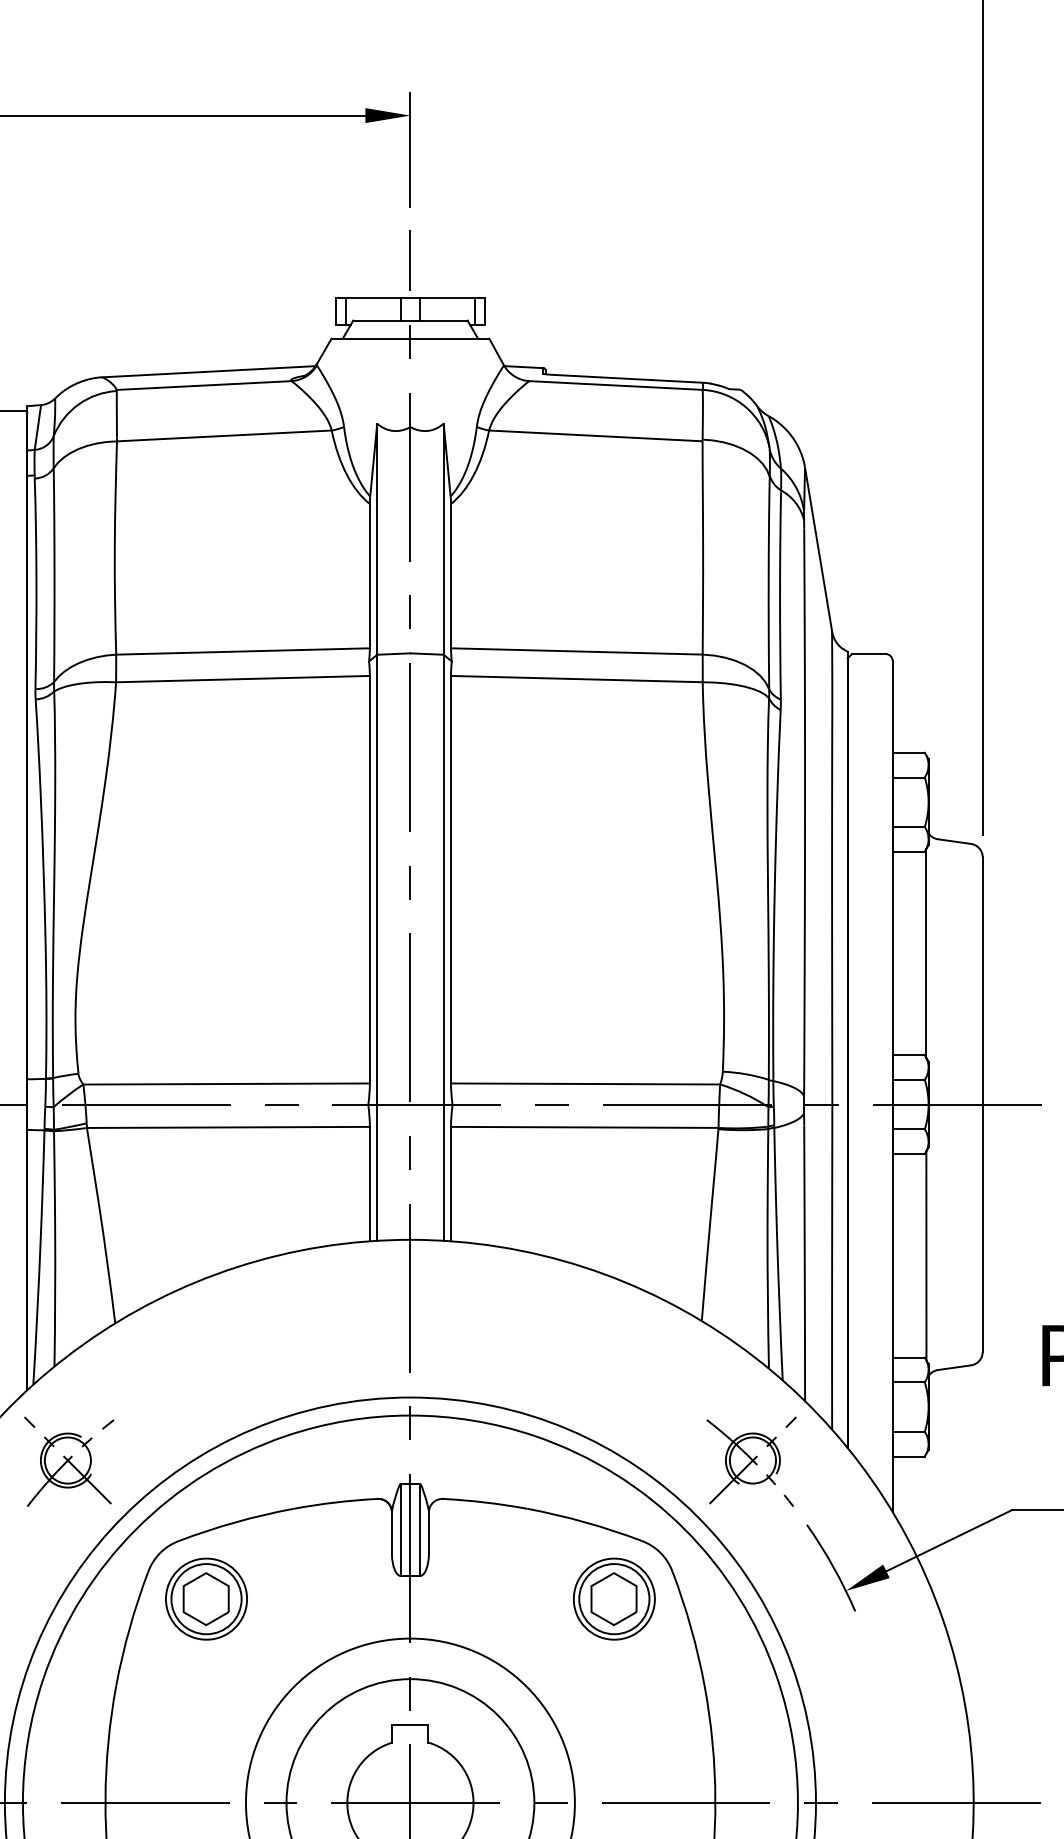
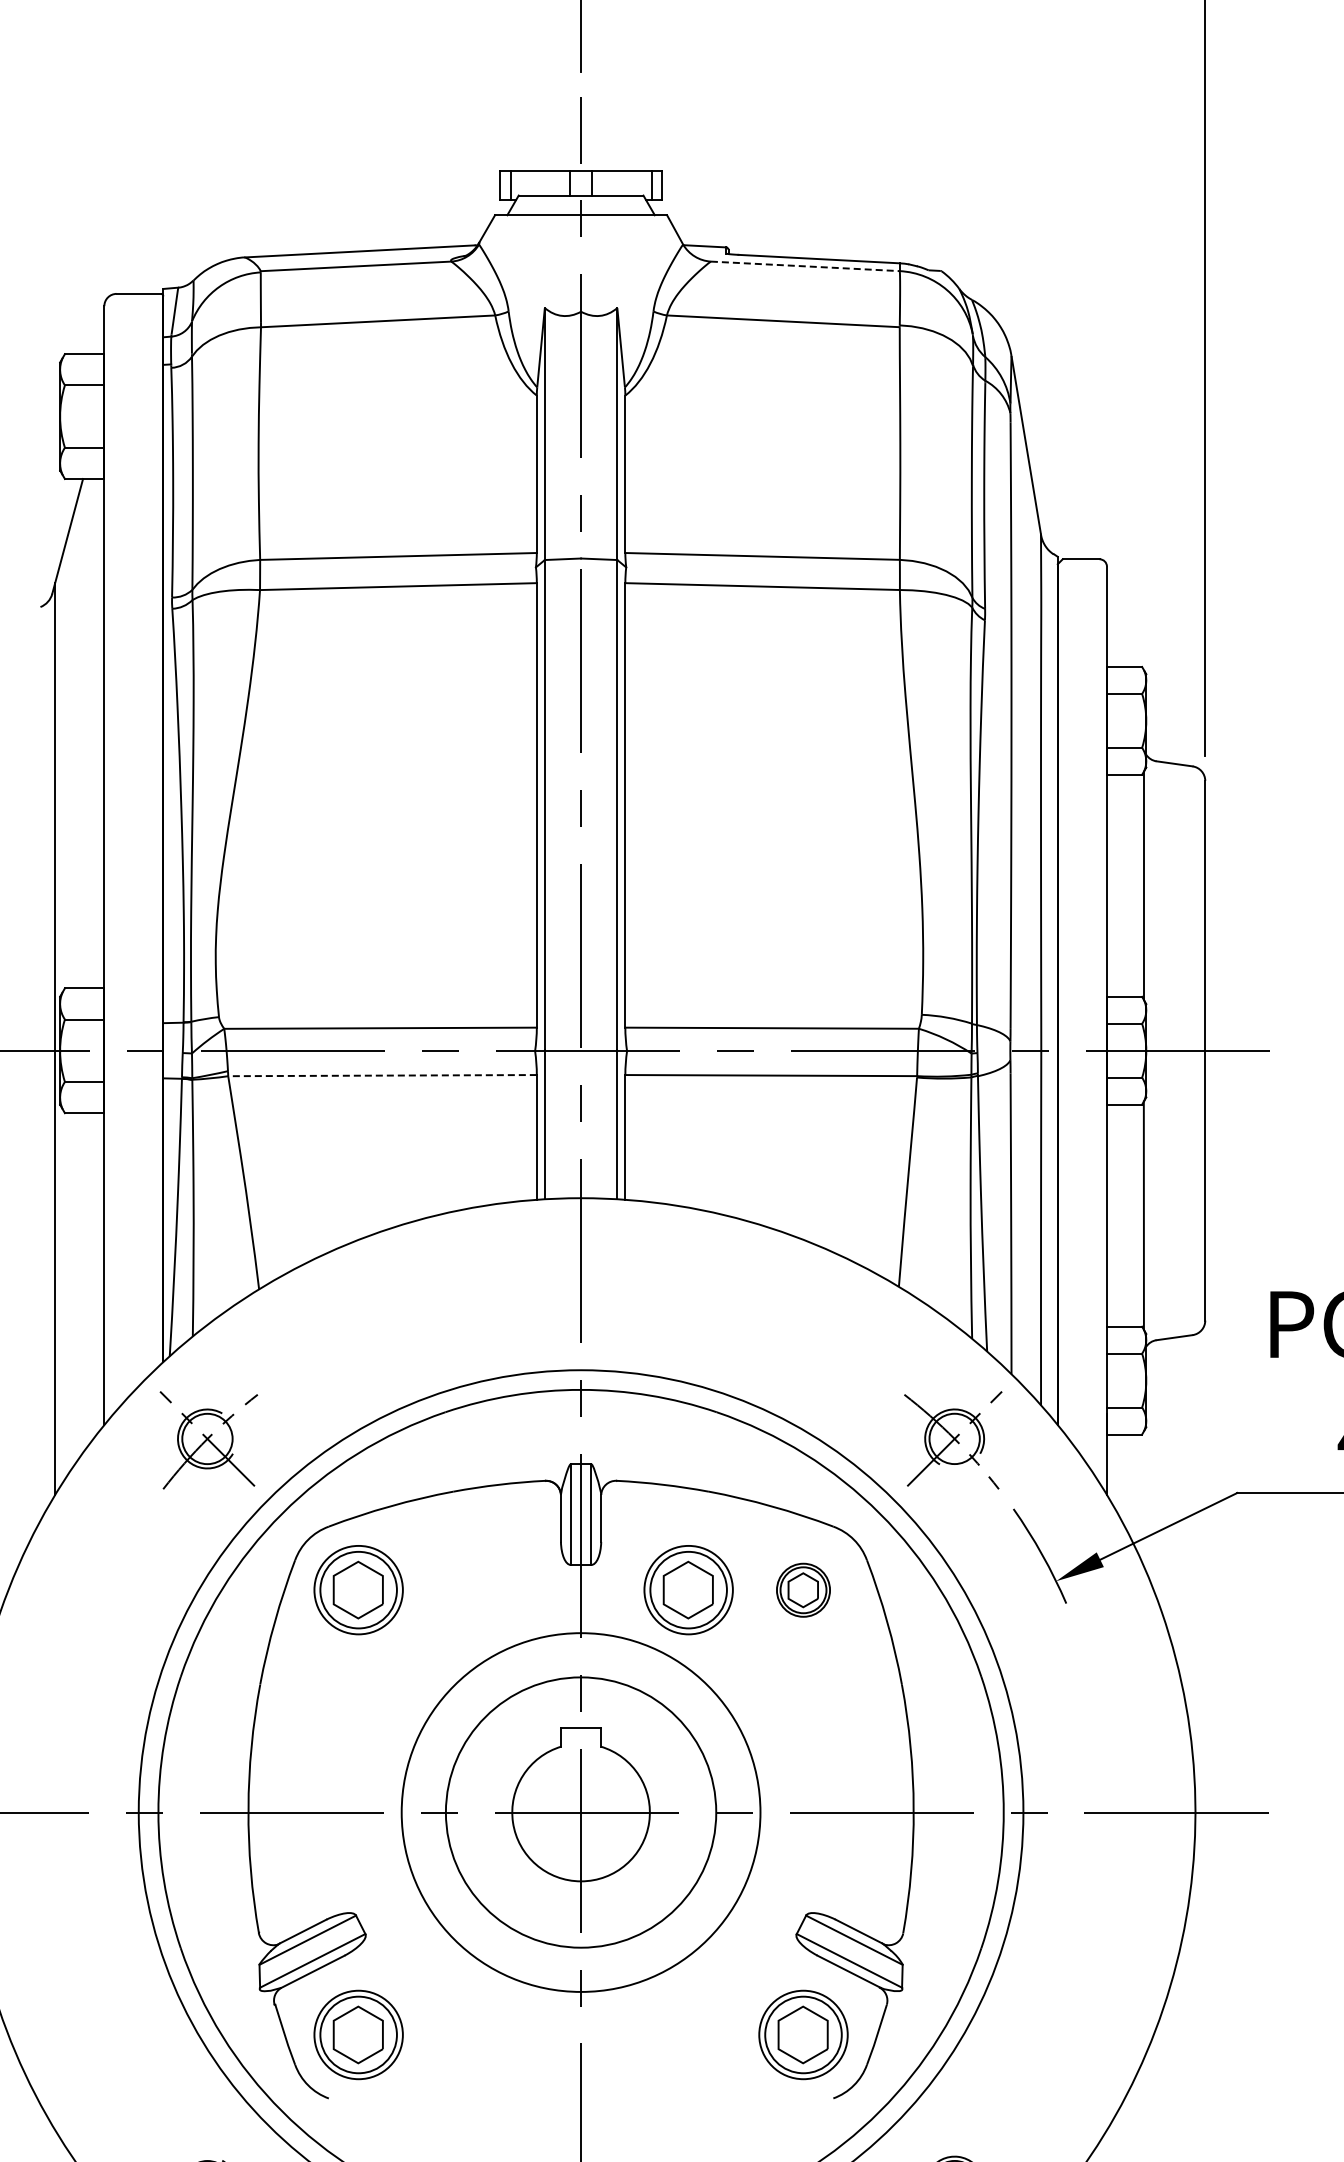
line: (616, 385) -> (805, 266), solid -> dashed
line: (228, 1127) -> (382, 1075), solid -> dashed
part: (508, 1599) -> (688, 1590), added
part: (614, 1599) -> (803, 1590), size x0.6

